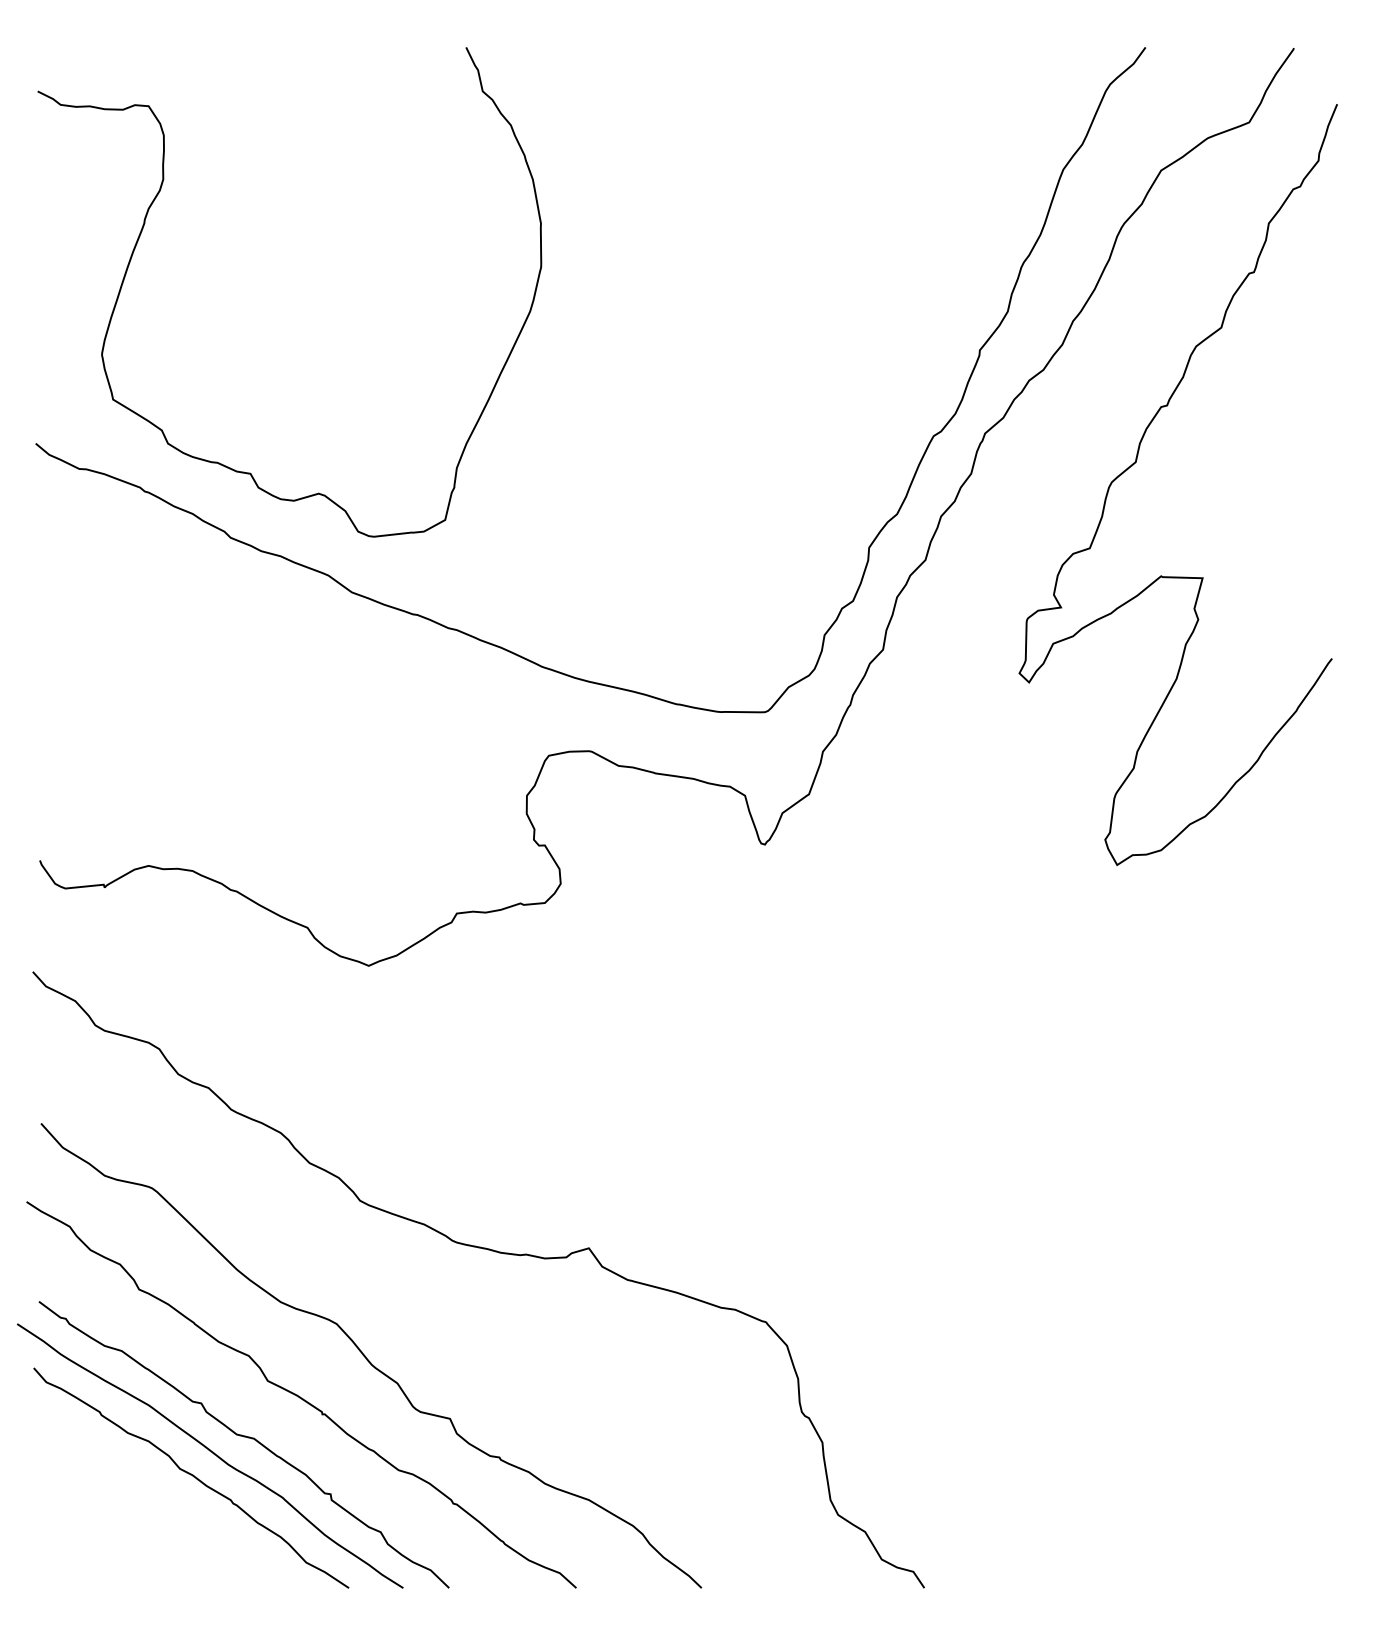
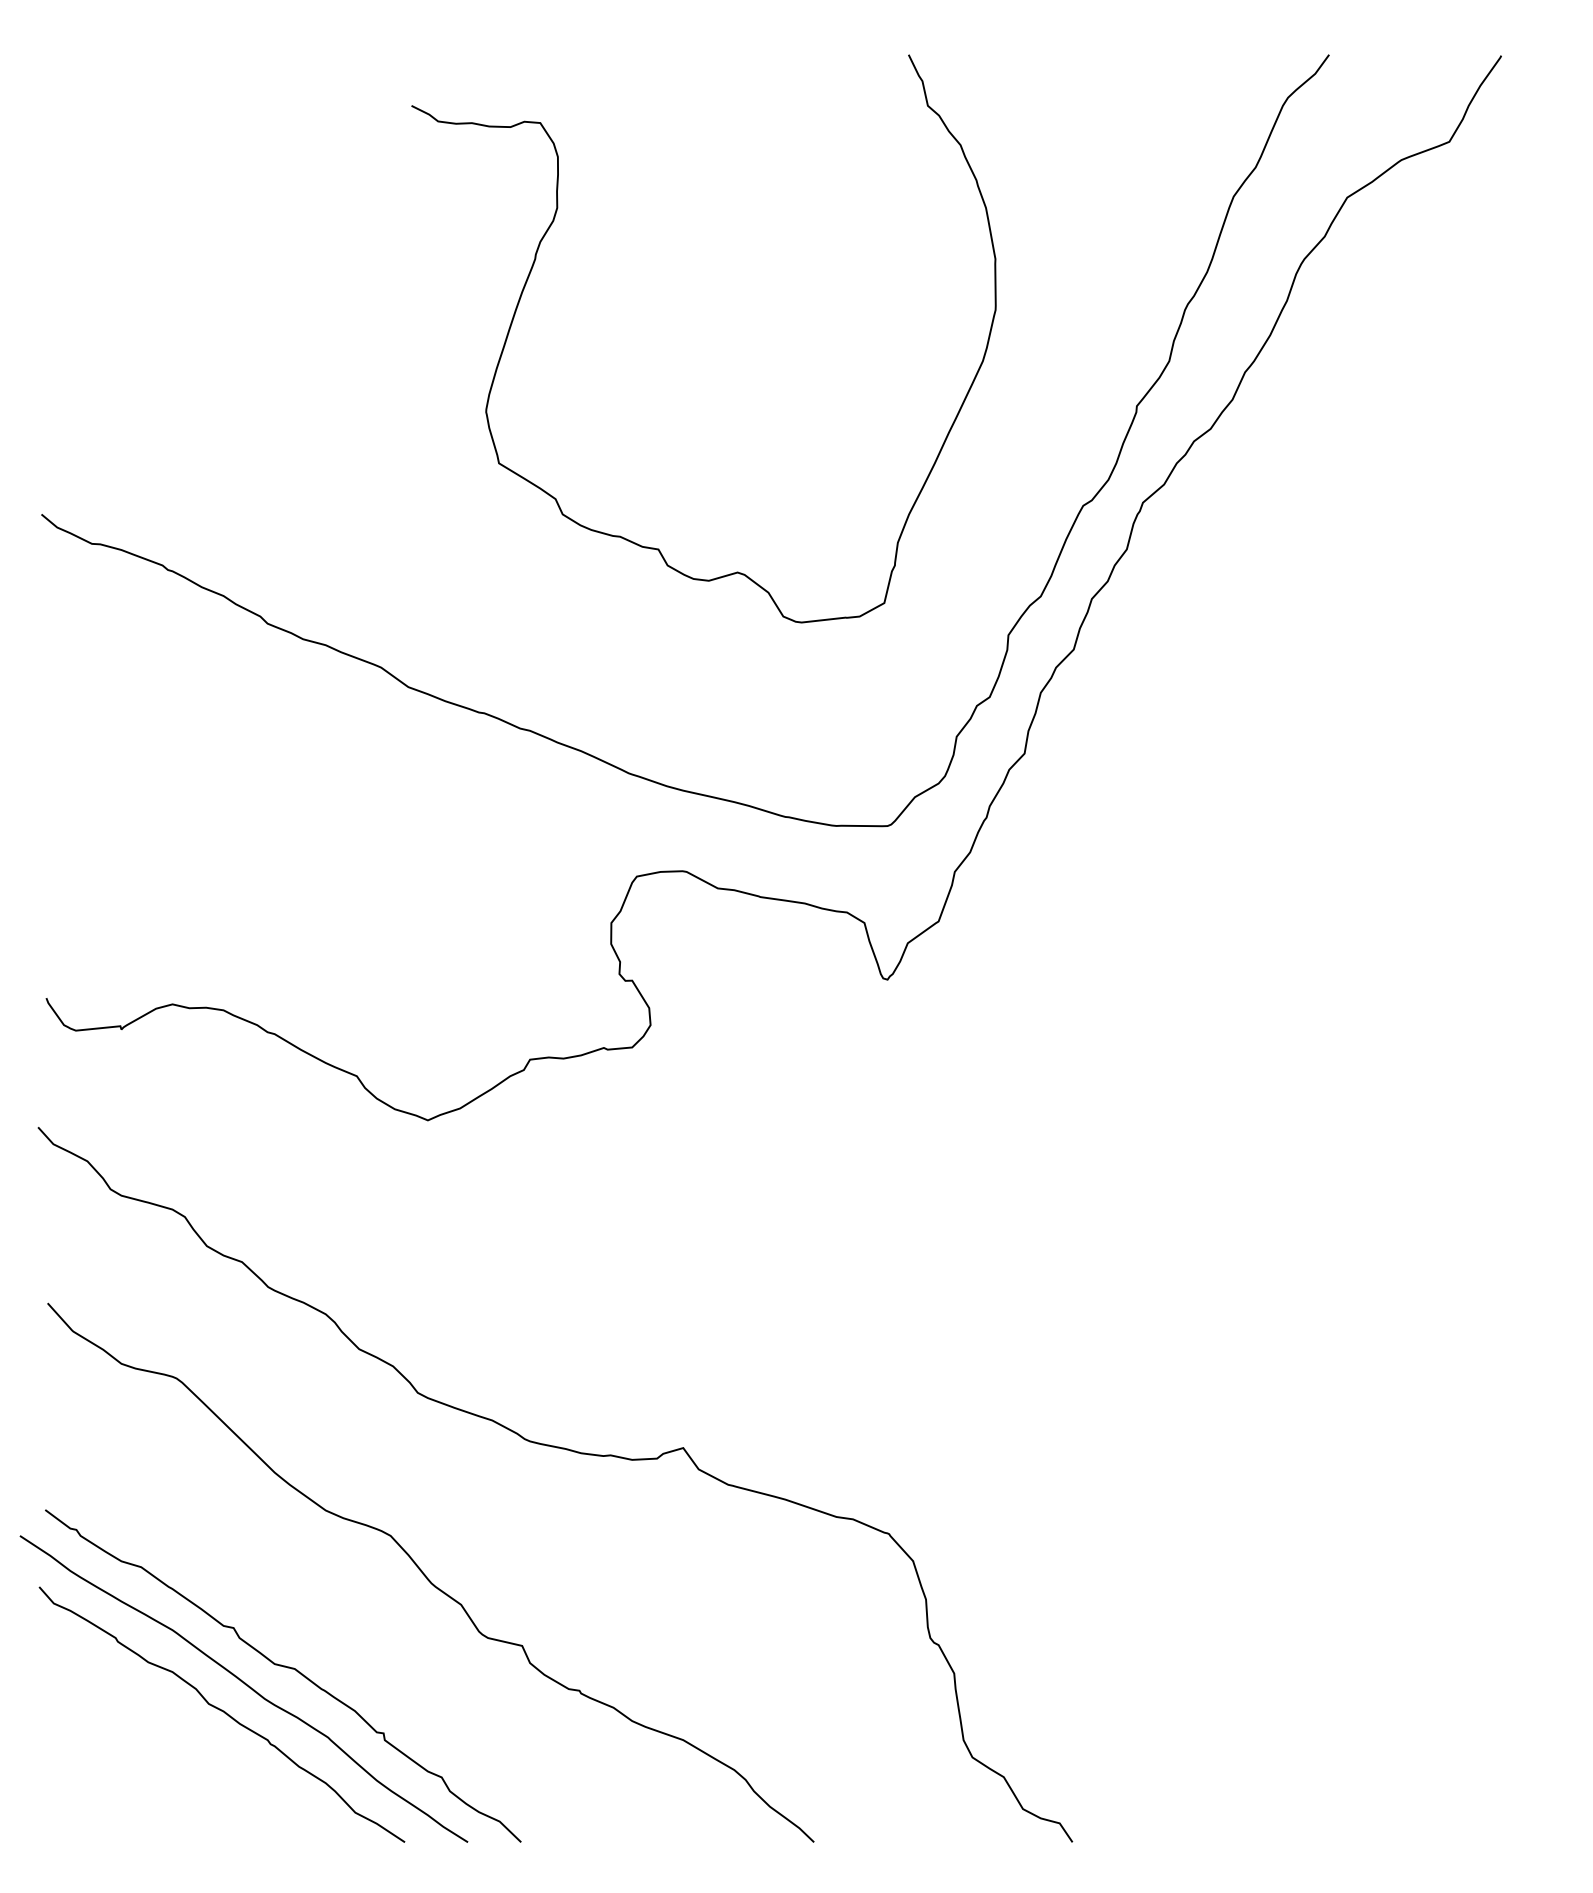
curve: (141, 234) -> (531, 271), moved
curve: (1136, 462) -> (1318, 536), removed
curve: (300, 1396) -> (348, 1619), removed

